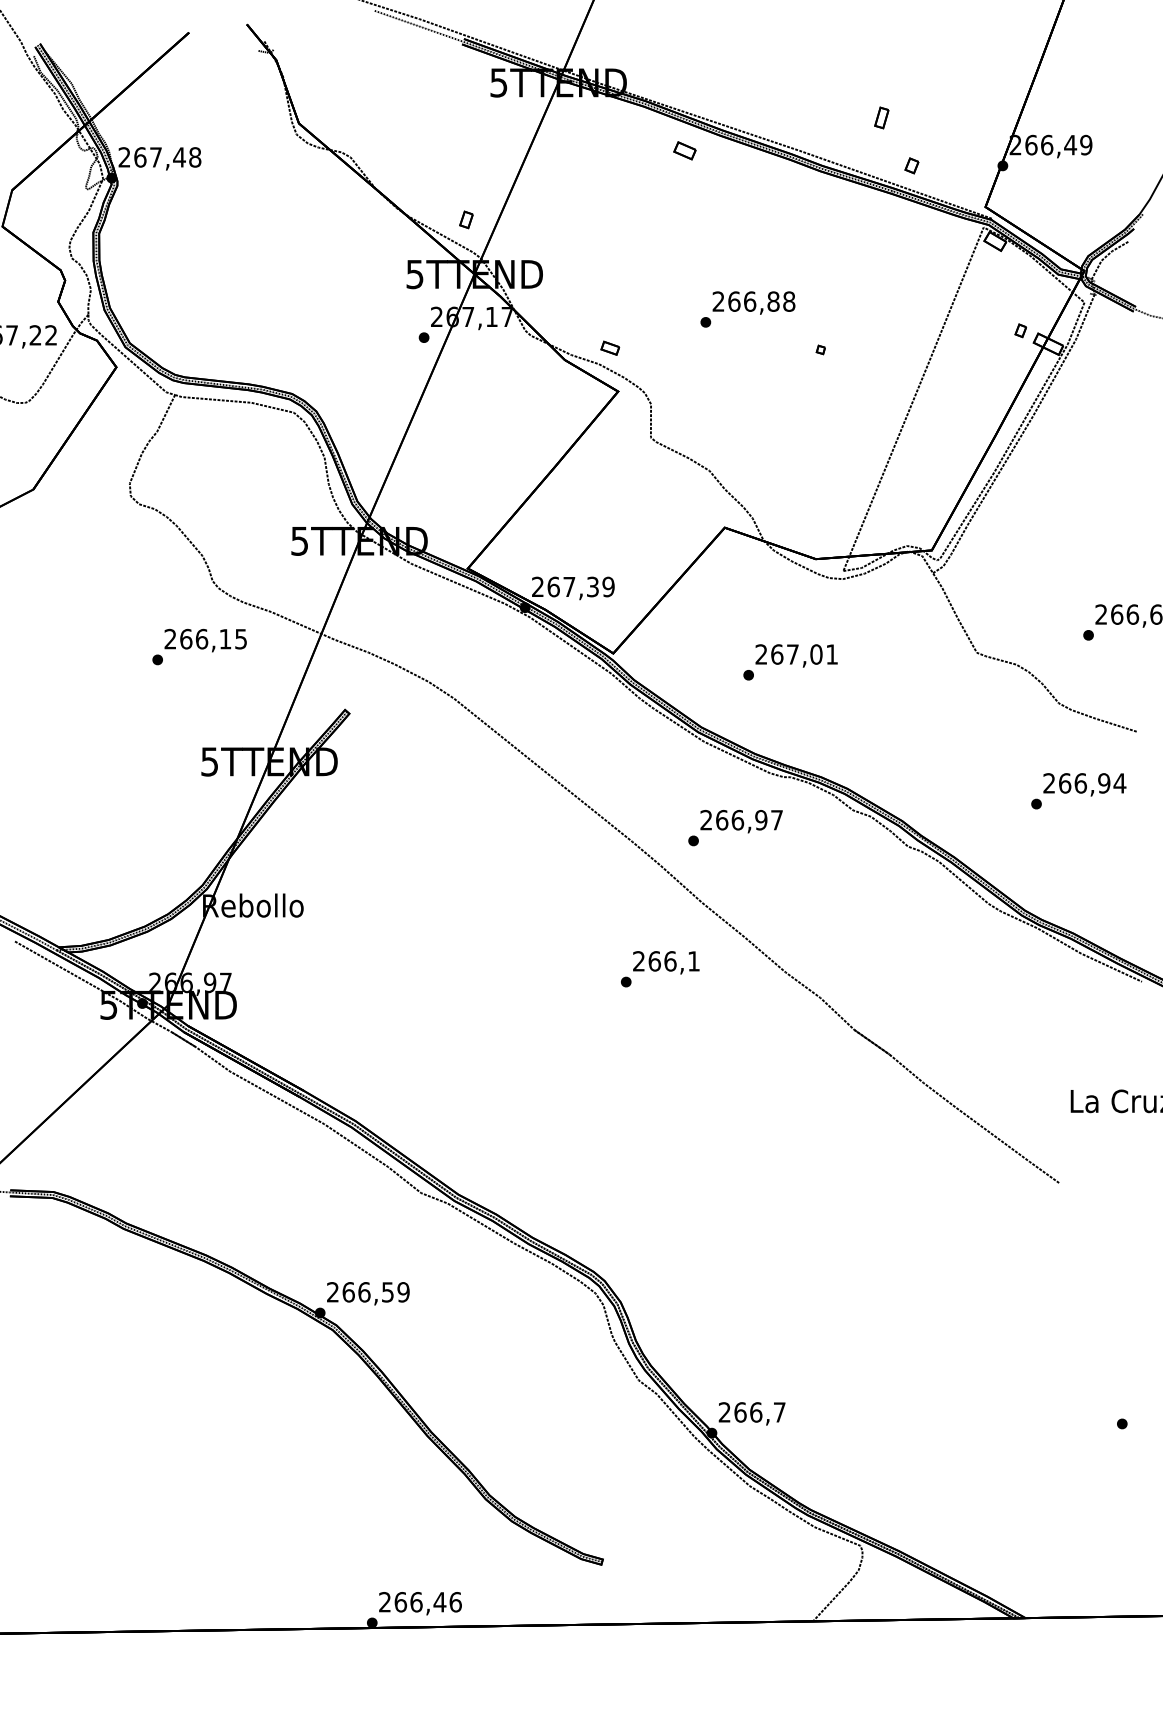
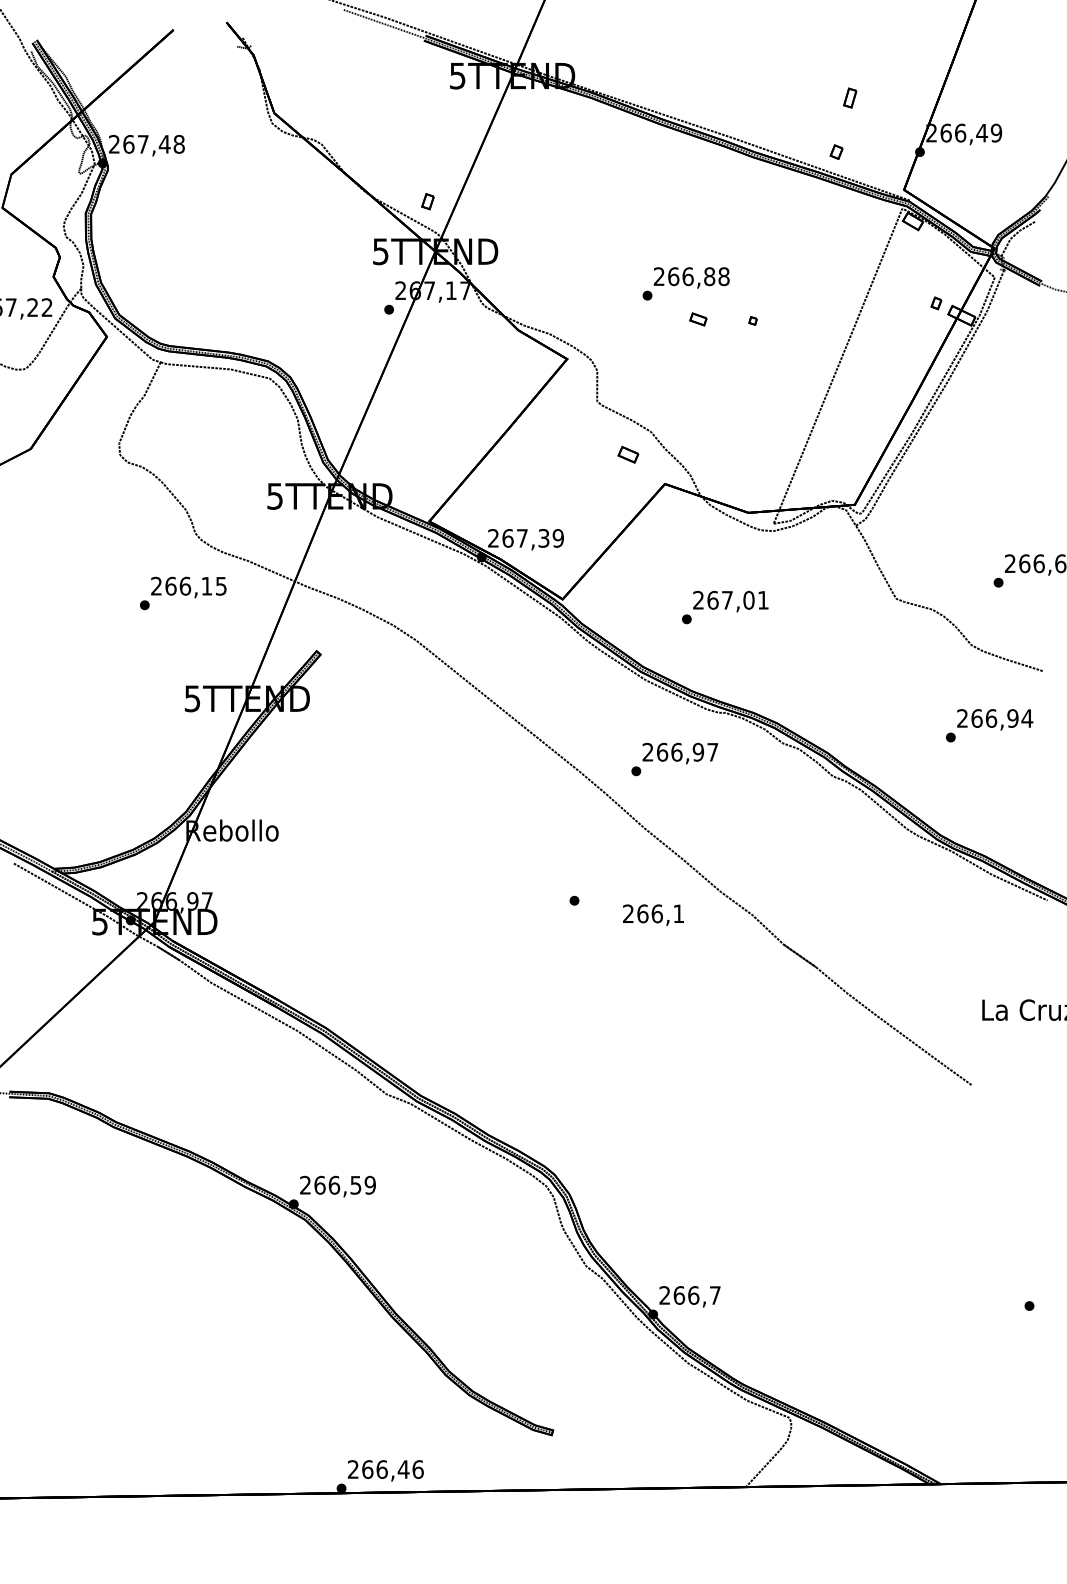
part: (881, 117) -> (849, 97), moved
part: (684, 150) -> (627, 454), moved
part: (610, 347) -> (698, 318), moved
text: (666, 962) -> (653, 914), moved

